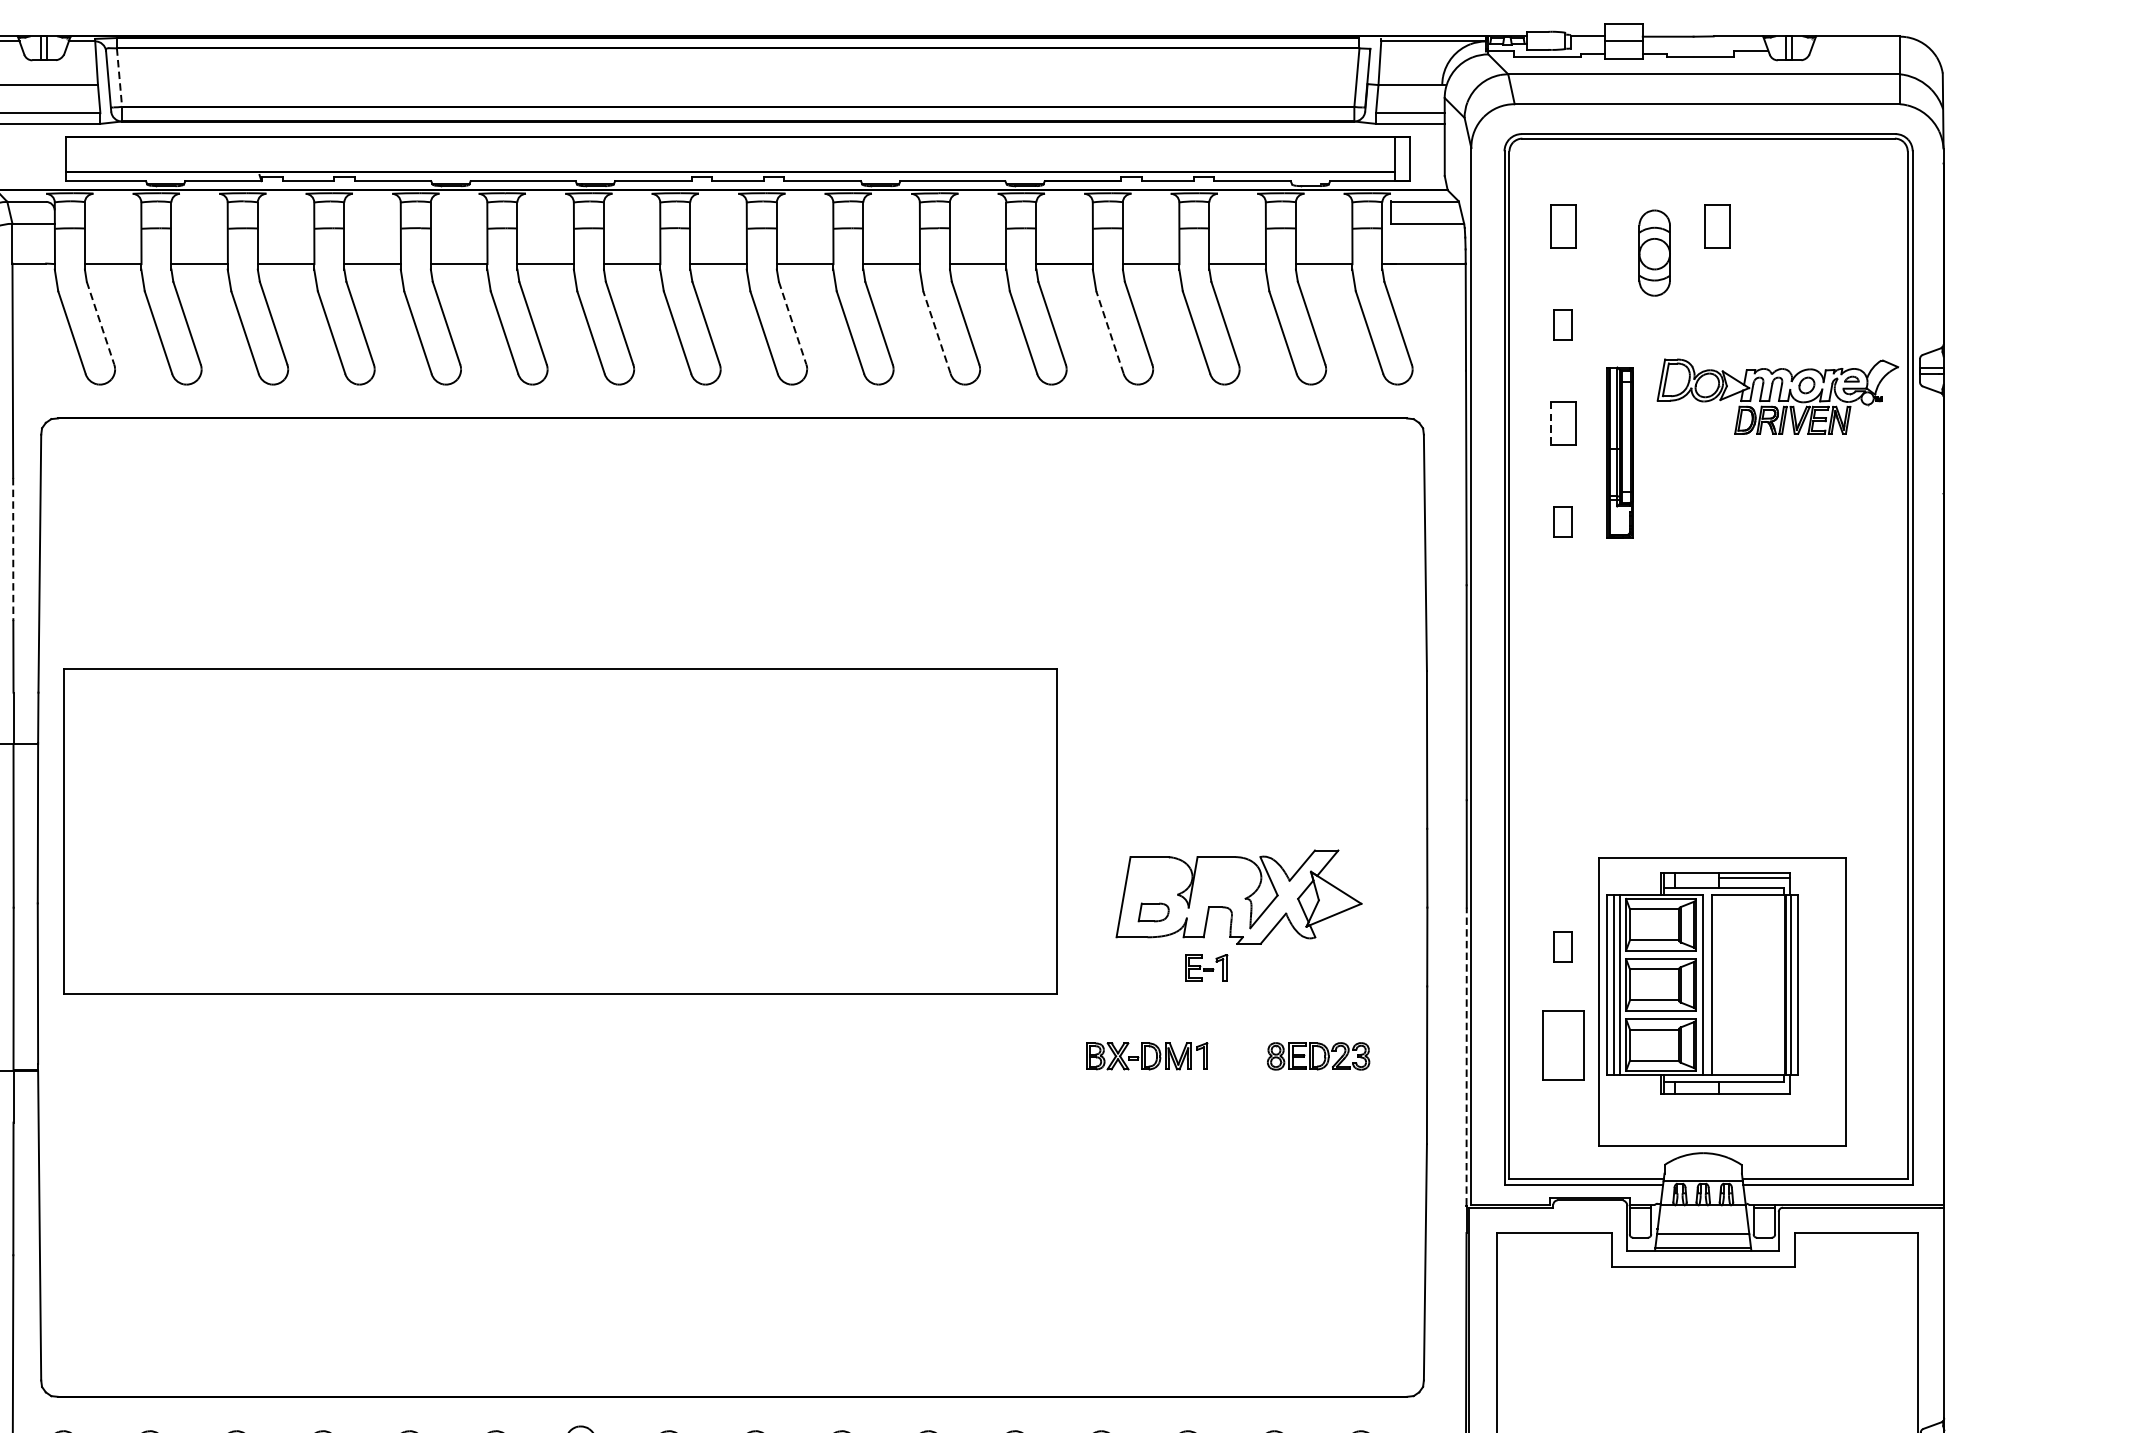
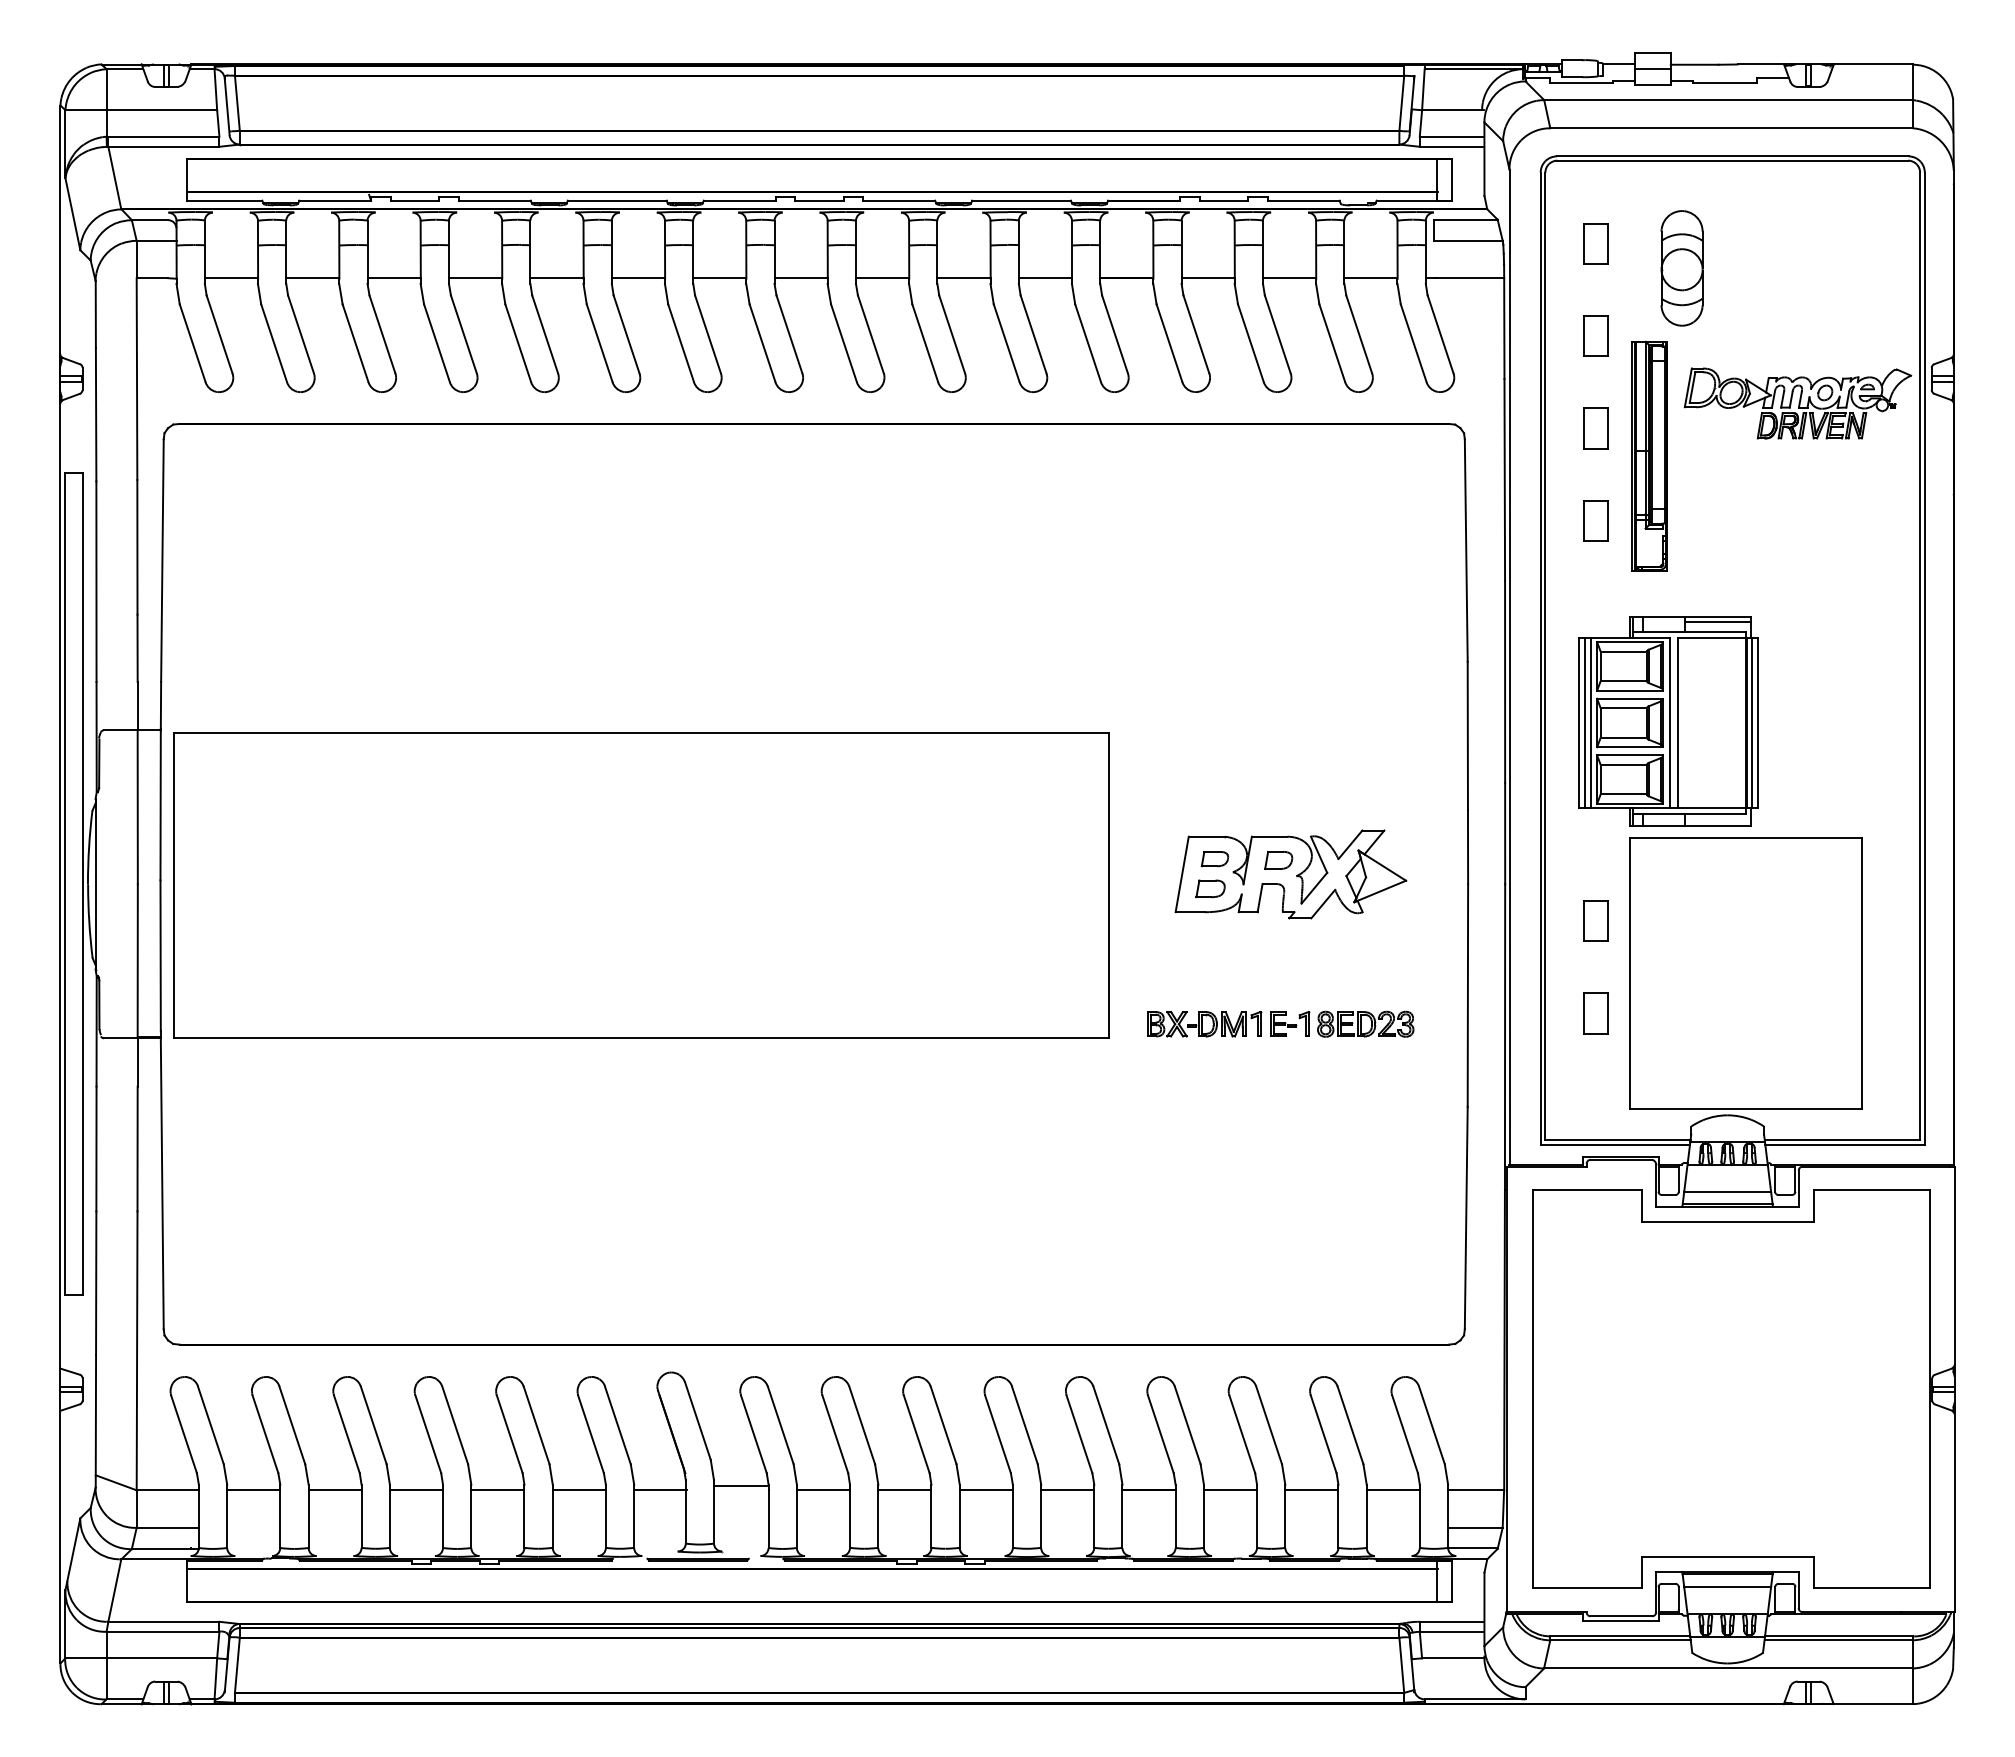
line: (119, 77) -> (237, 103), dashed -> solid
part: (1716, 226) -> (1740, 243), removed
part: (1654, 253) -> (1681, 268), size x1.43
line: (100, 323) -> (219, 334), dashed -> solid
line: (792, 323) -> (870, 334), dashed -> solid
part: (1562, 324) -> (1595, 335), size x1.43
line: (936, 332) -> (1006, 343), dashed -> solid
line: (1110, 332) -> (1169, 343), dashed -> solid
line: (1551, 424) -> (1584, 429), dashed -> solid
part: (1620, 451) -> (1649, 455), size x1.43
part: (1562, 521) -> (1595, 520), size x1.43
line: (13, 549) -> (137, 547), dashed -> solid
part: (560, 831) -> (641, 885), moved
part: (1157, 881) -> (1214, 859), added
part: (1225, 881) -> (1278, 859), added
part: (1562, 946) -> (1595, 920), size x1.43
part: (1206, 967) -> (1290, 1023), moved
part: (1701, 983) -> (1668, 721), moved
part: (1562, 1044) -> (1595, 1013), size x0.62
line: (1467, 1055) -> (1505, 1023), dashed -> solid

